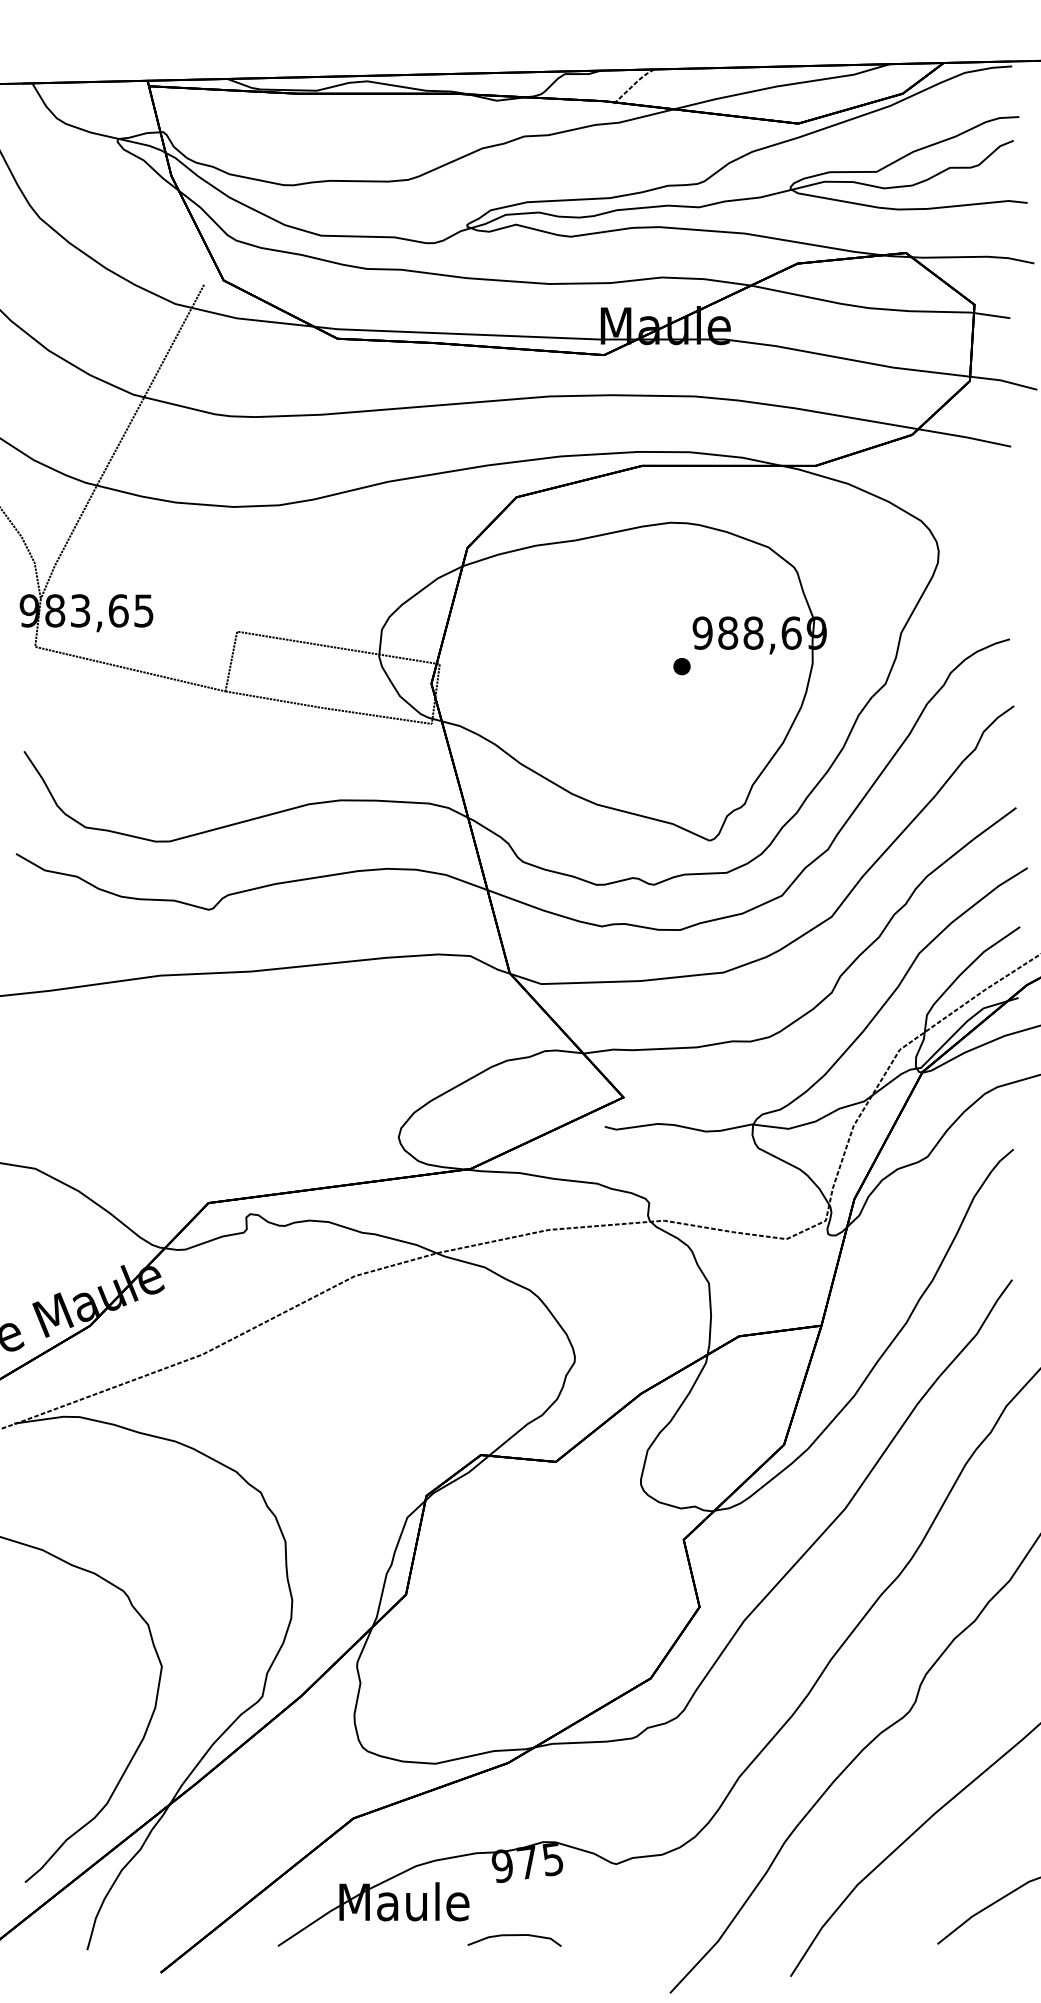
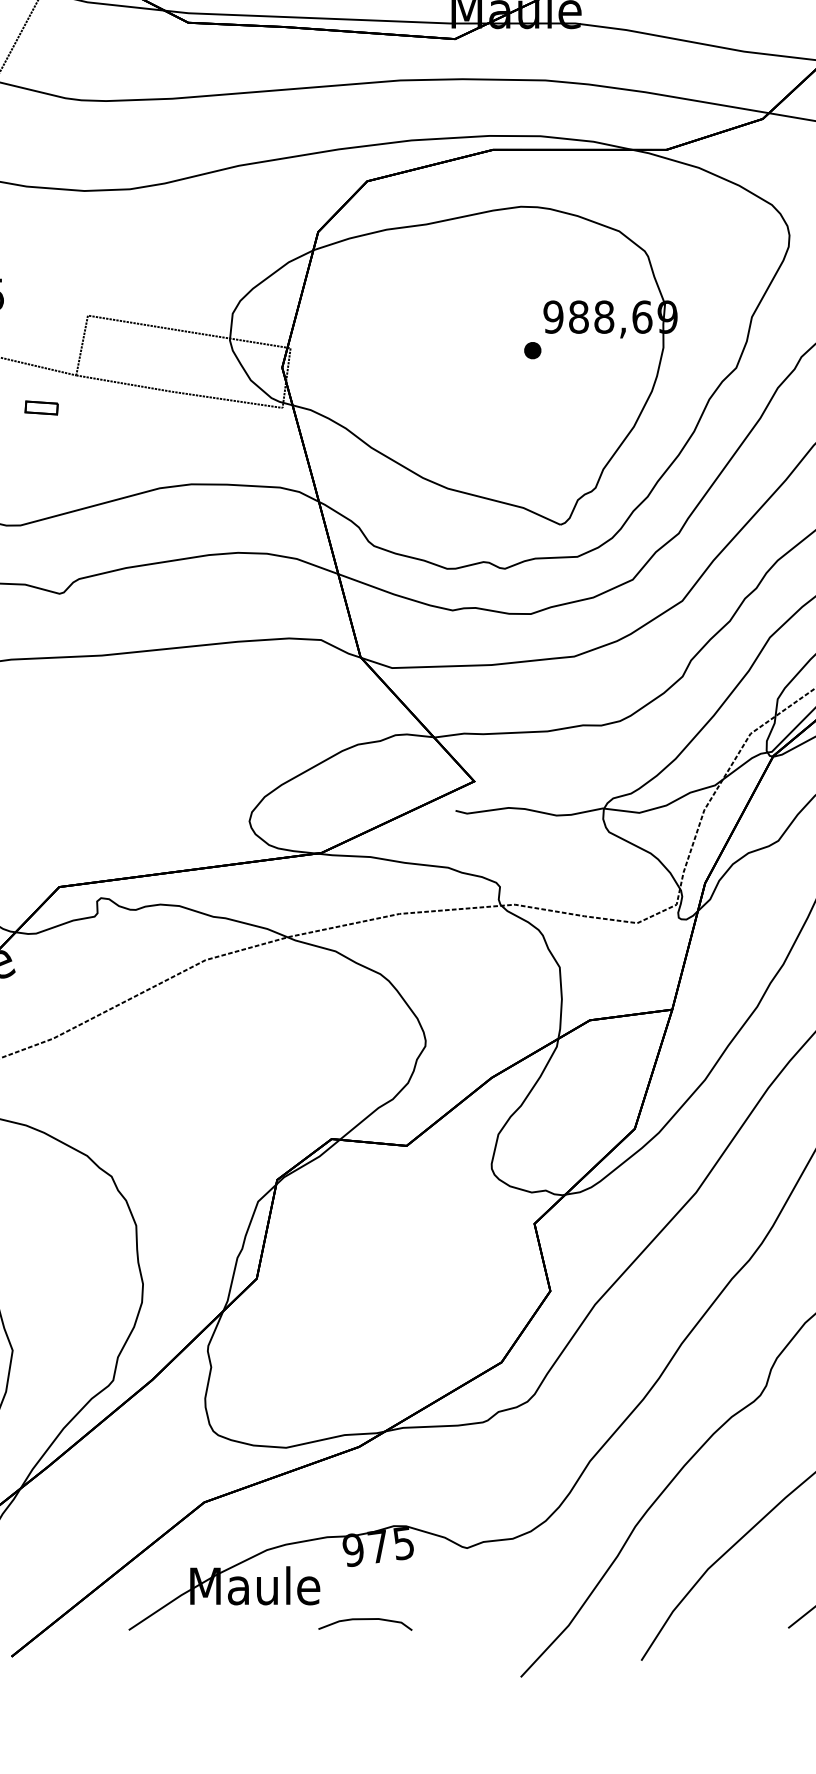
part: (190, 723) -> (41, 407), added

